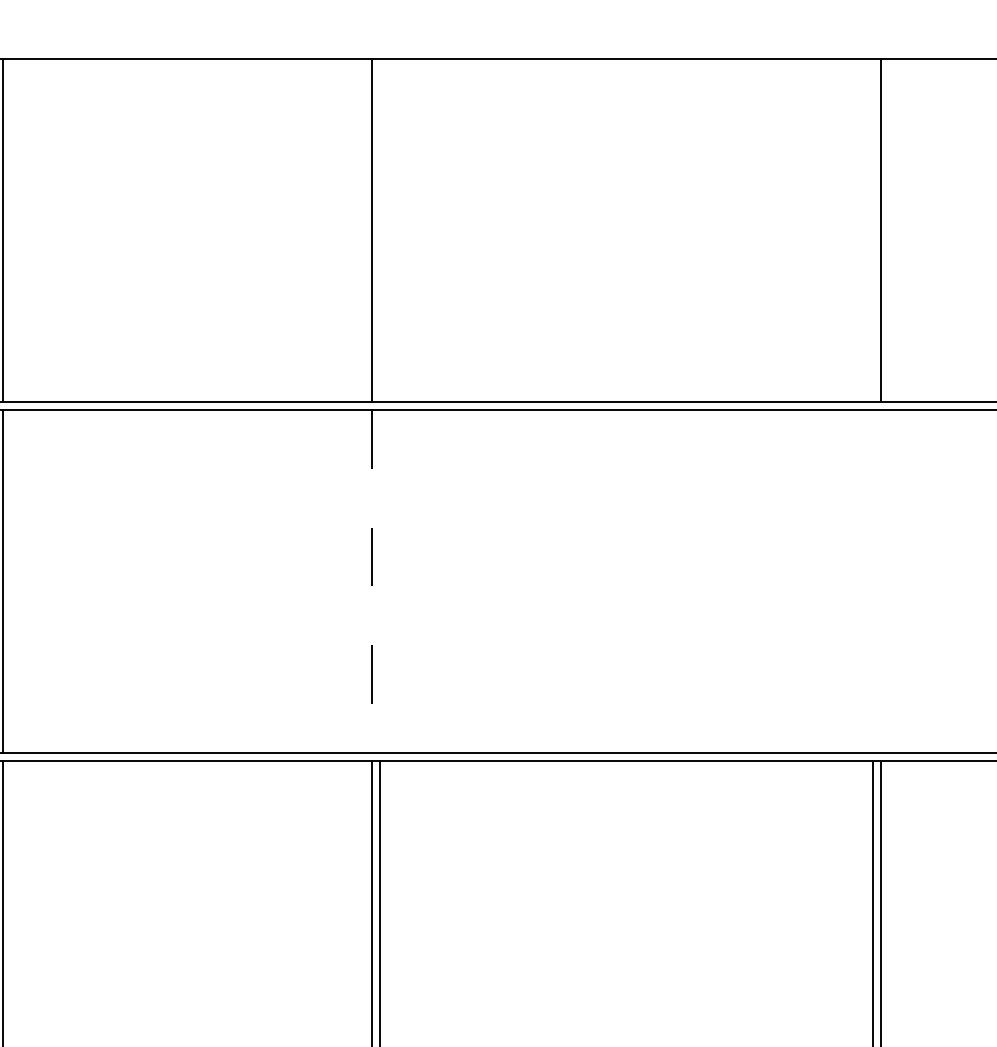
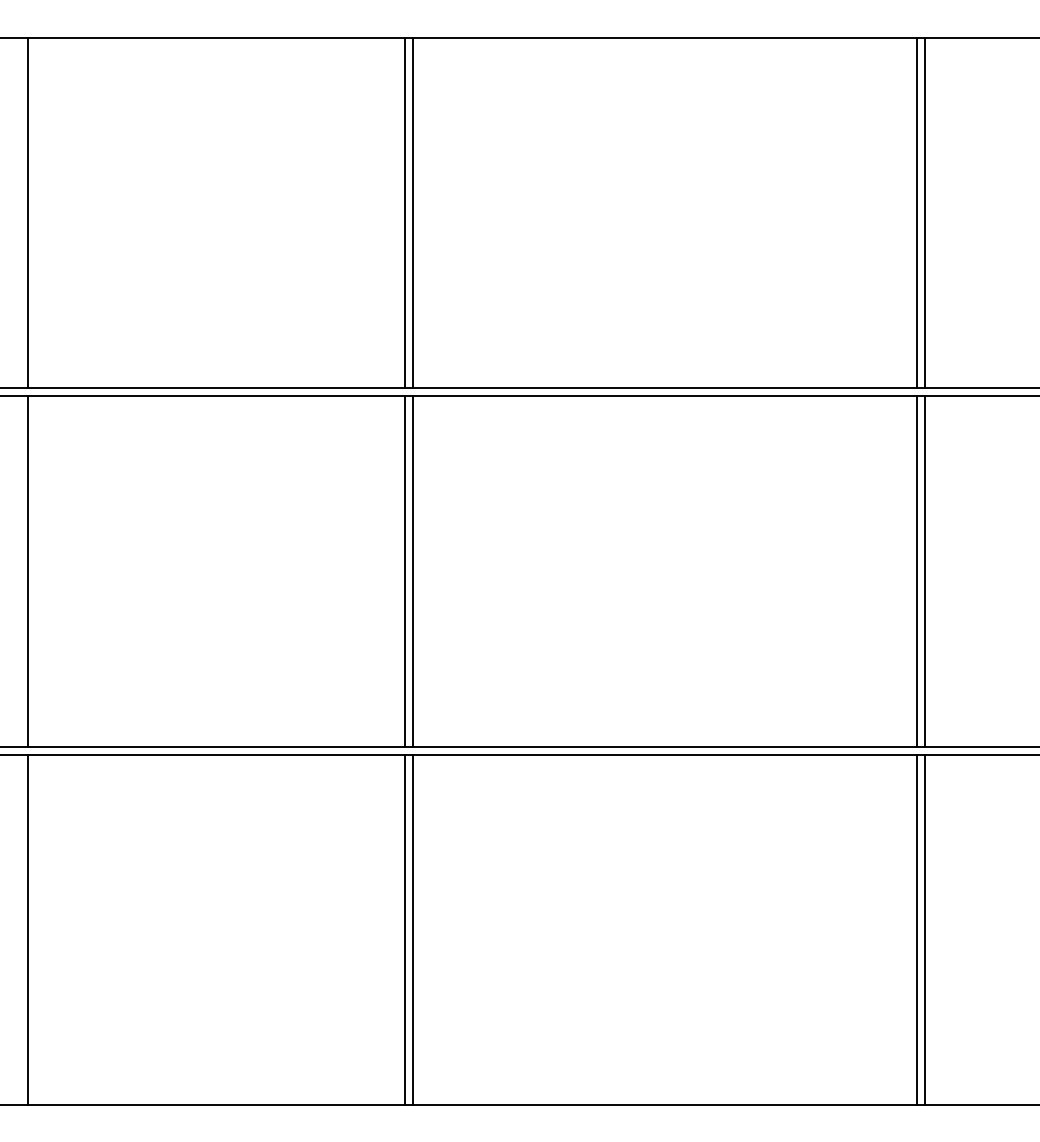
line: (380, 230) -> (413, 213), added
line: (872, 230) -> (916, 213), added
line: (380, 581) -> (413, 571), added
line: (872, 581) -> (916, 571), added
line: (880, 581) -> (924, 571), added
line: (372, 582) -> (405, 572), dashed -> solid

